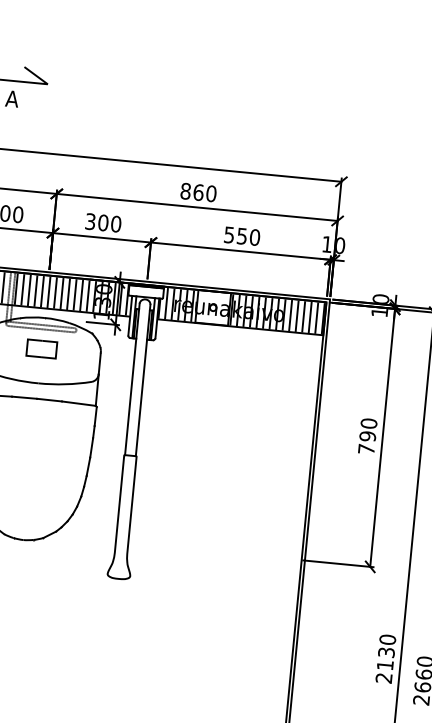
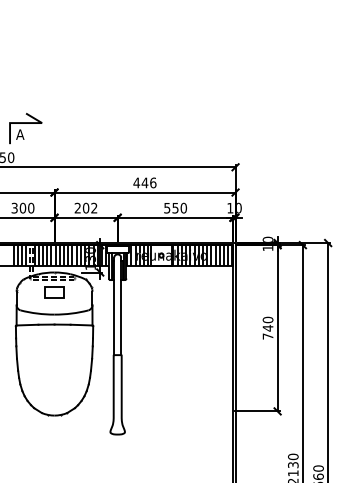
text: (197, 191) -> (144, 182), 860 -> 446
text: (102, 221) -> (85, 207), 300 -> 202
text: (367, 435) -> (267, 327), 790 -> 740

